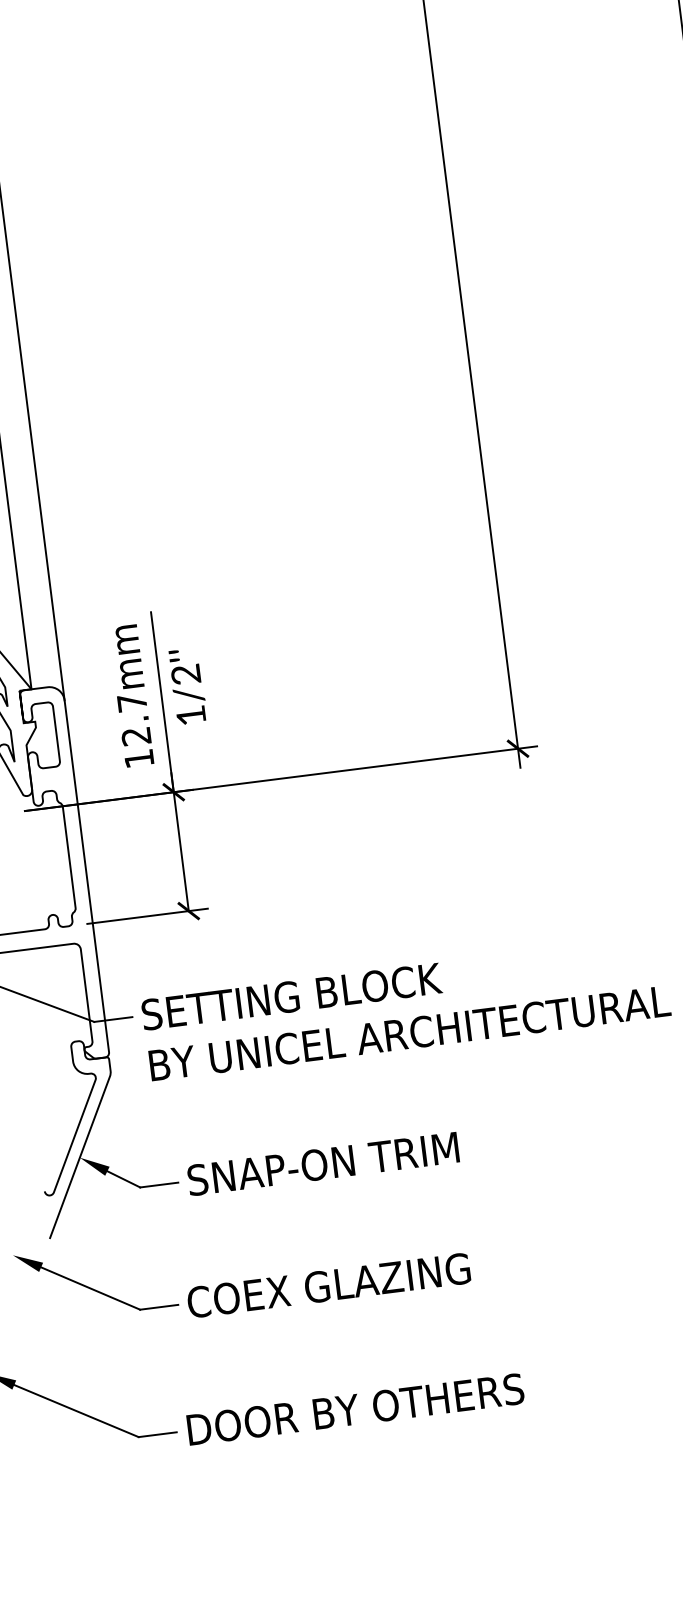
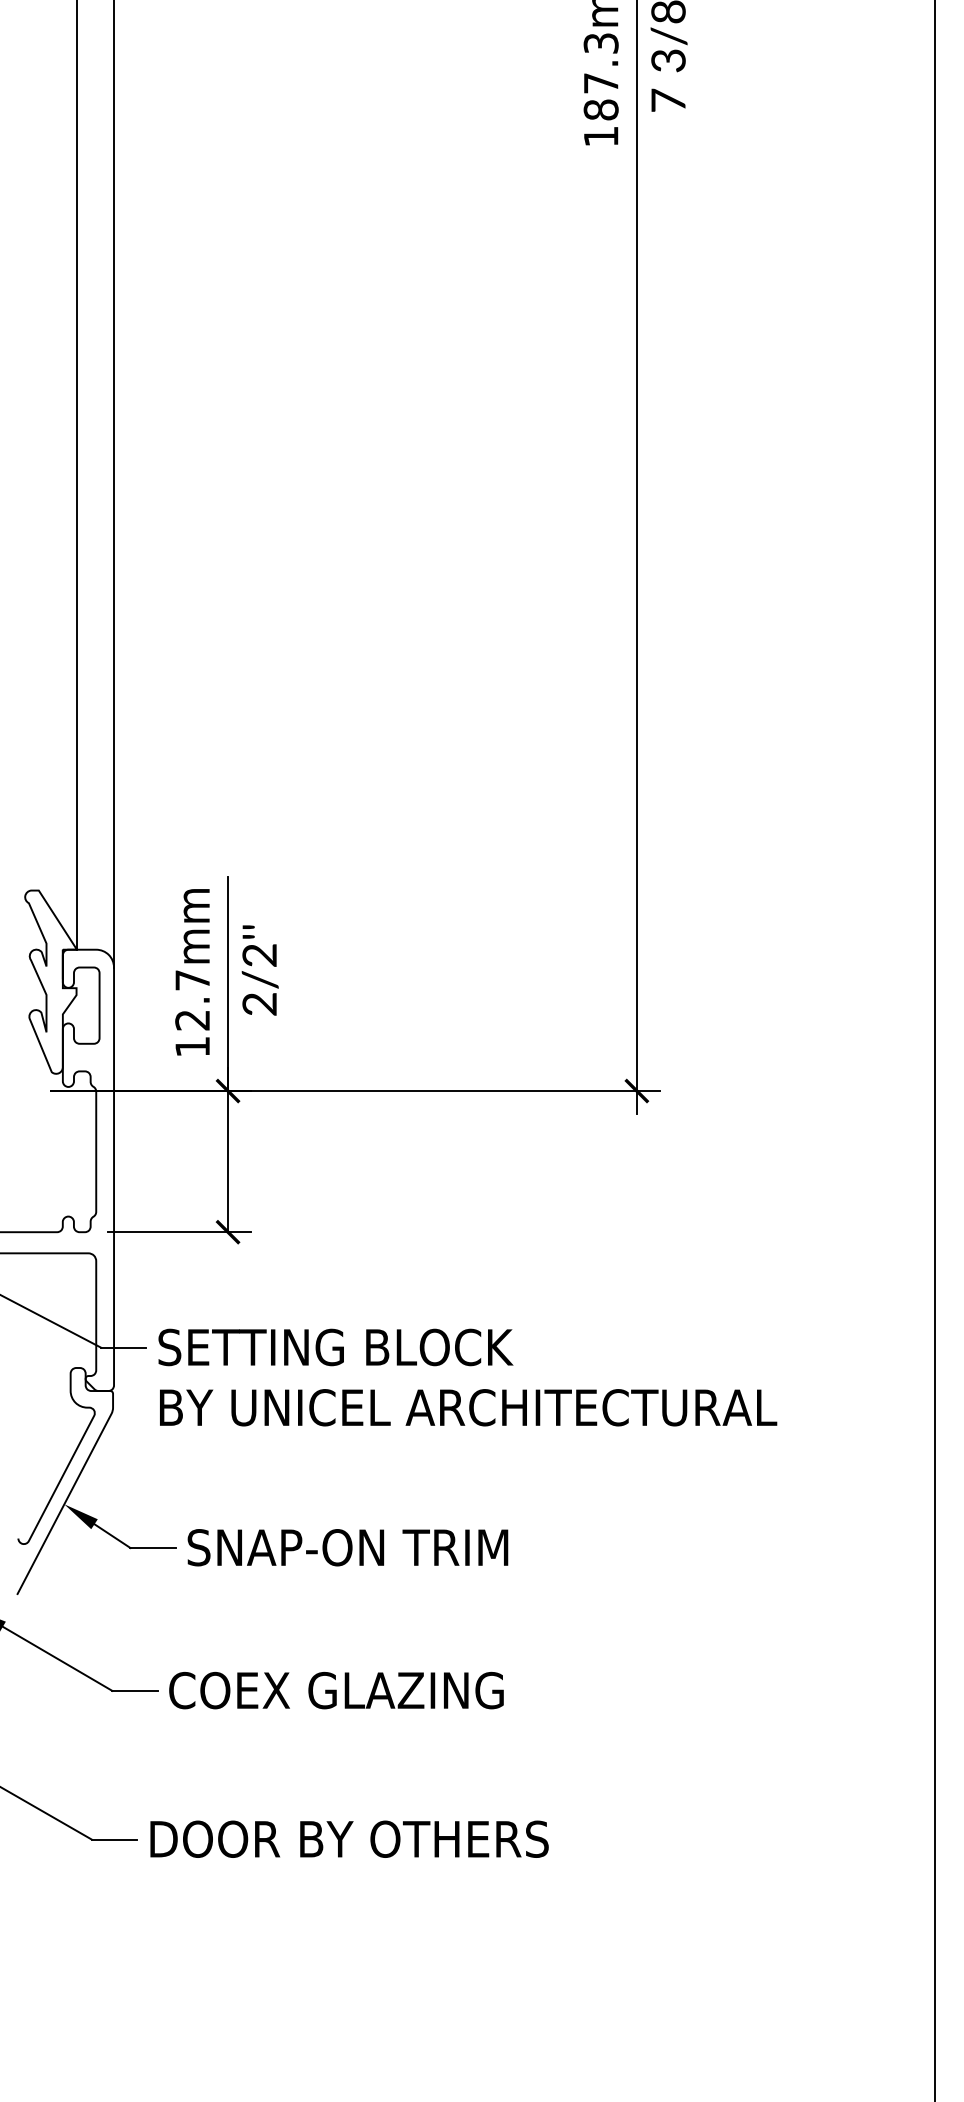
text: (191, 716) -> (259, 1004), 1/2''\f] -> 2/2''\f]

